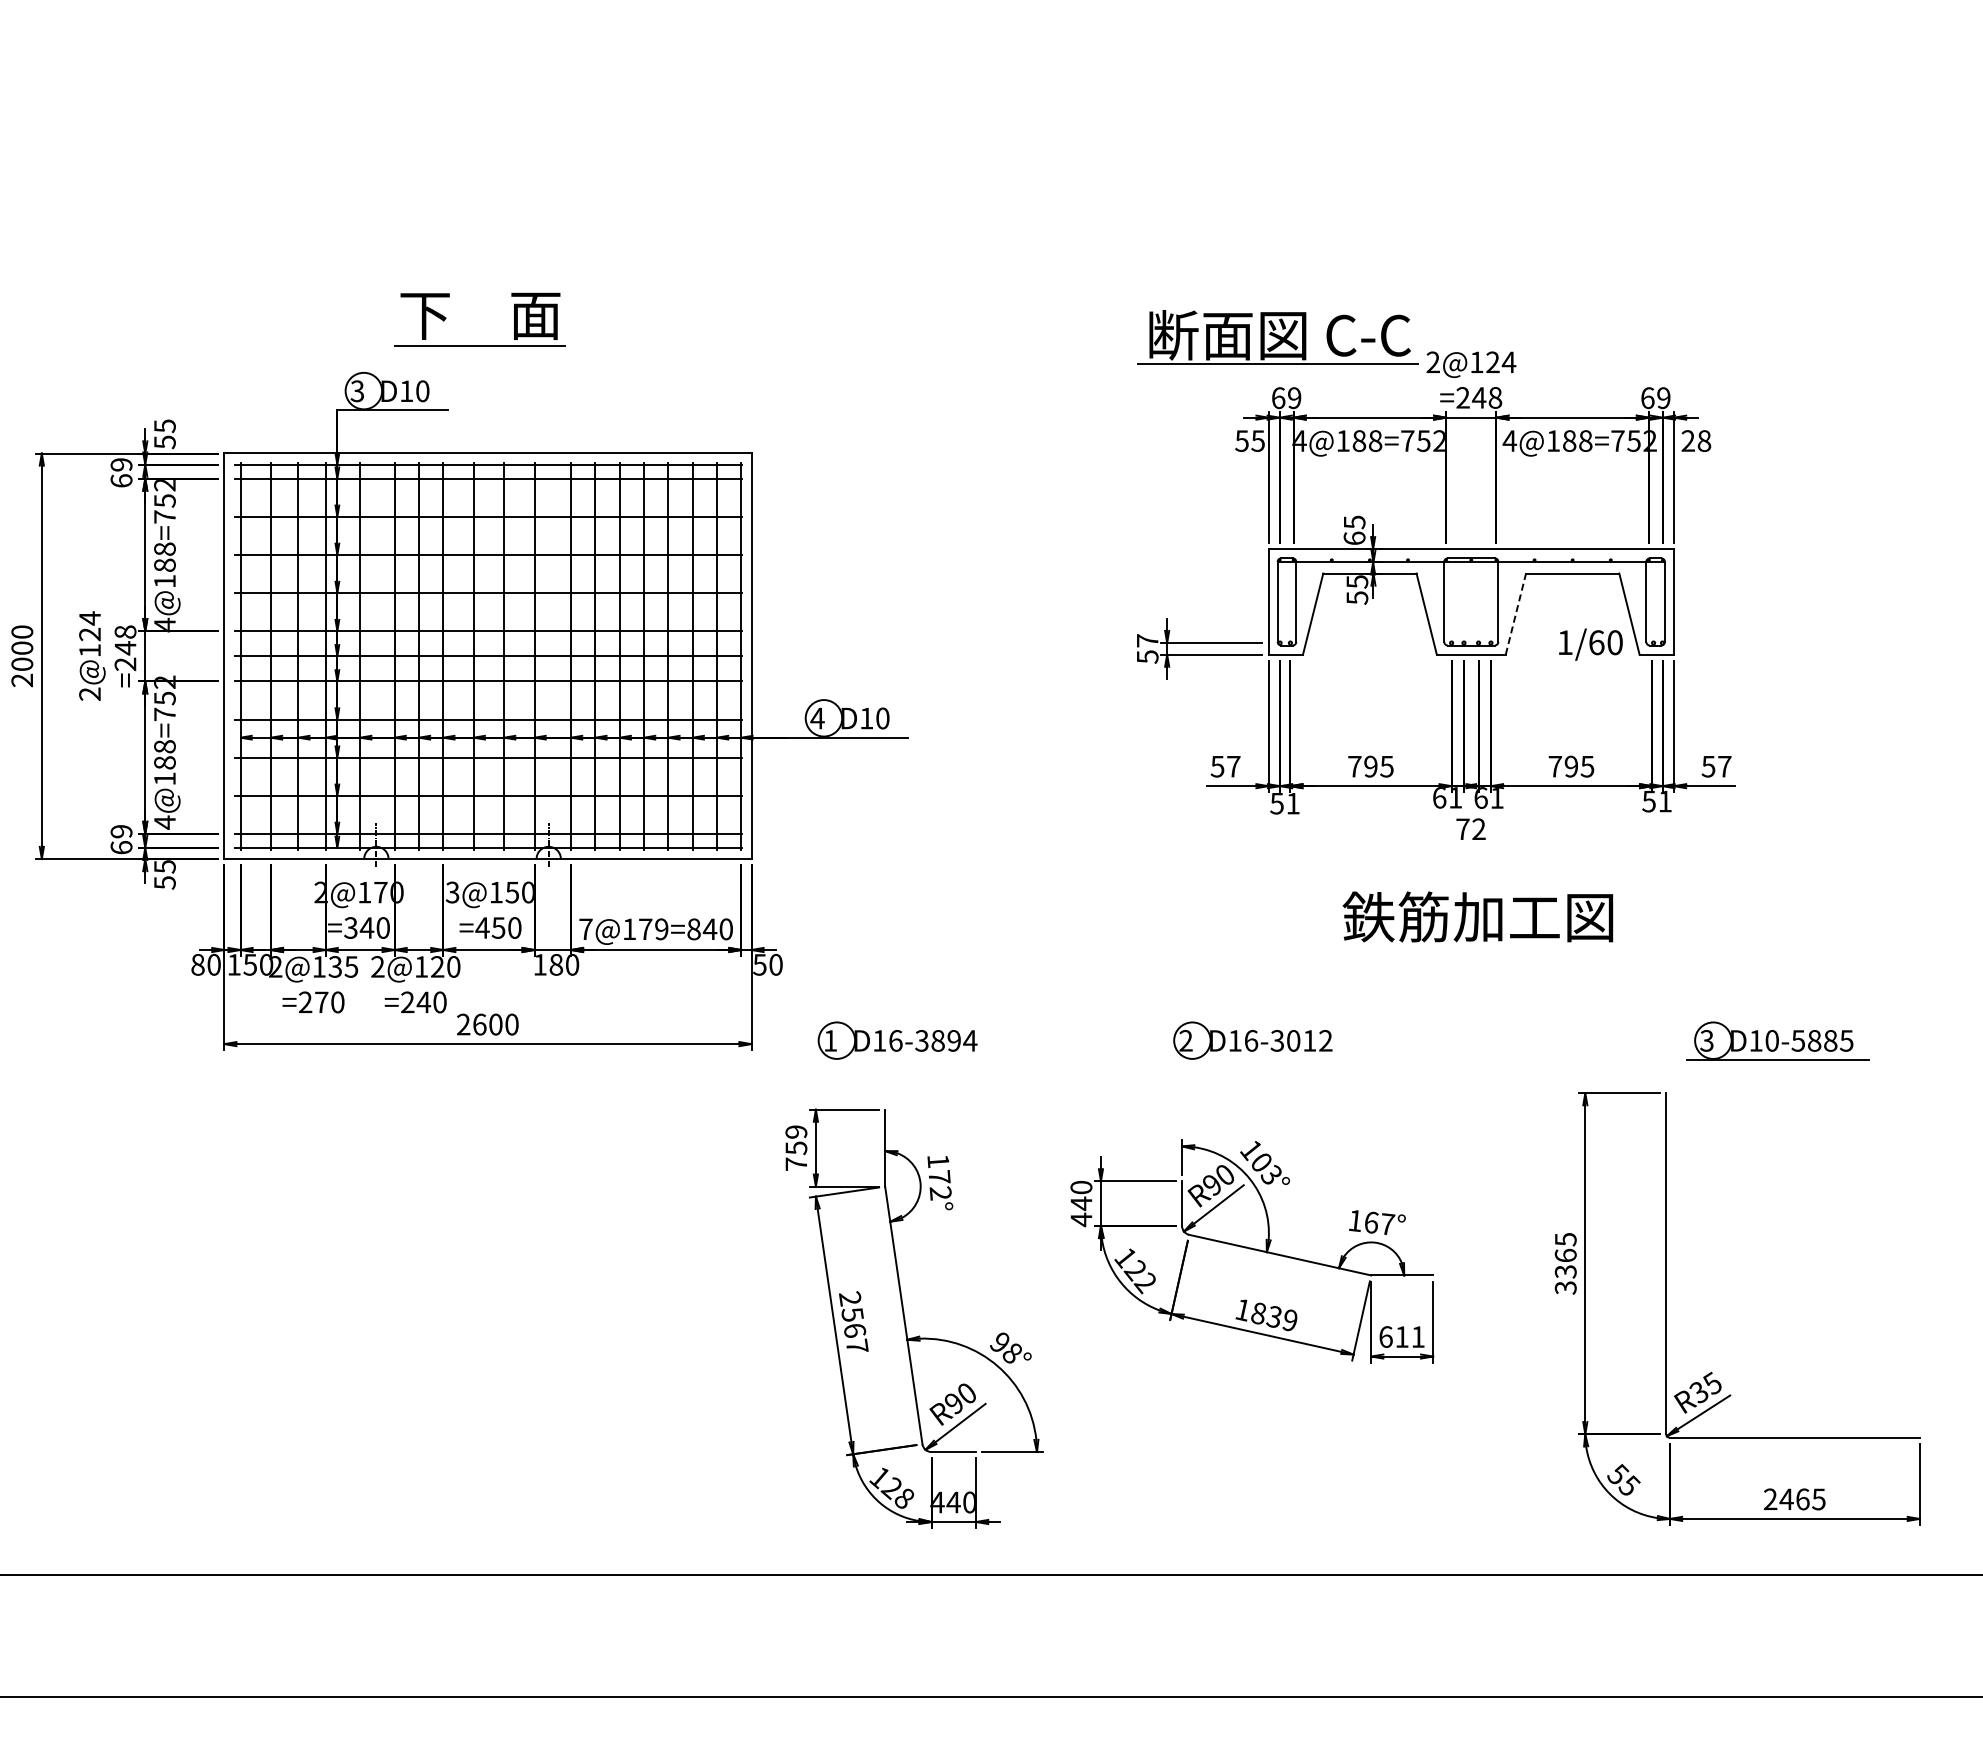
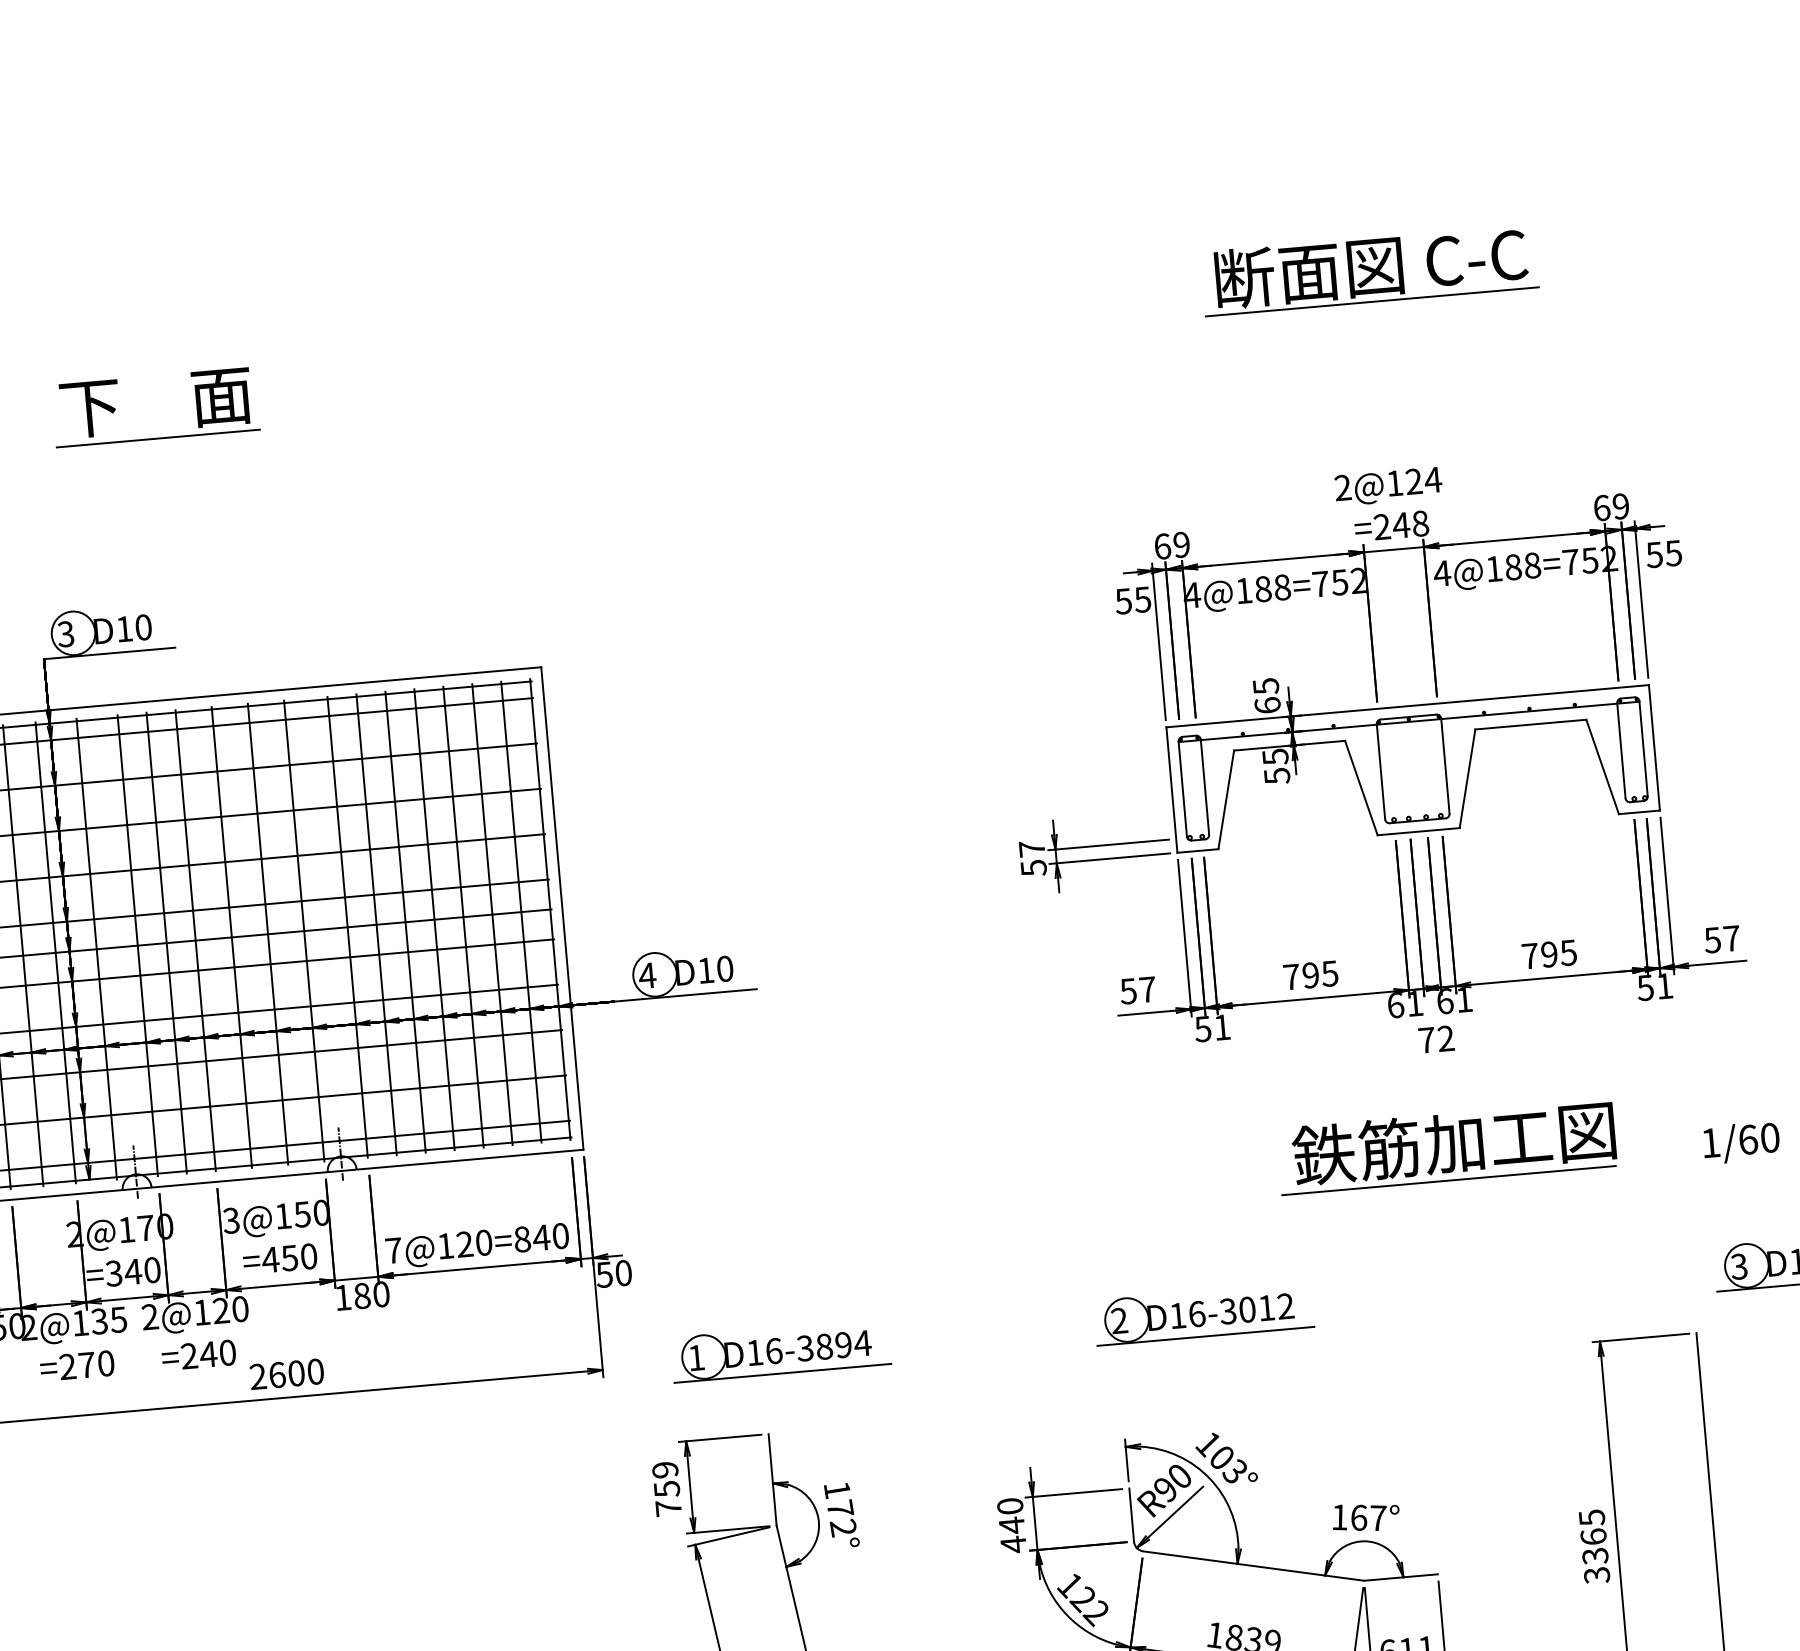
part: (1277, 337) -> (1368, 269), moved
part: (479, 345) -> (157, 438), moved
text: (1696, 440) -> (1664, 553), 28 -> 55
line: (1515, 614) -> (1467, 779), dashed -> solid
text: (1590, 644) -> (1741, 1142), moved
text: (653, 929) -> (474, 1243), 7@179=840 -> 7@120=840
line: (1471, 947) -> (1449, 1180), added
line: (901, 1060) -> (782, 1373), added
line: (1256, 1060) -> (1205, 1336), added

